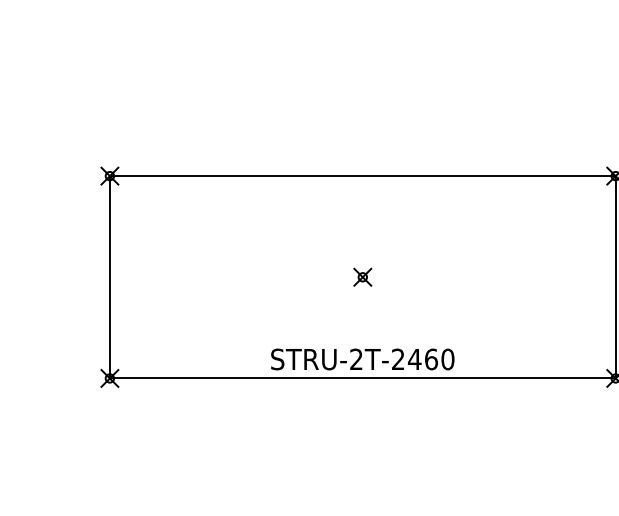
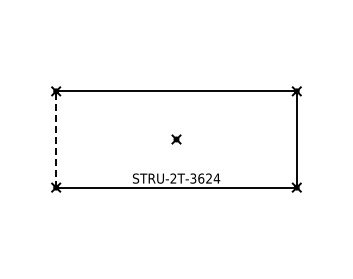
line: (110, 277) -> (56, 139), solid -> dashed
text: (423, 359) -> (205, 178), STRU-2T-2460 -> STRU-2T-3624

